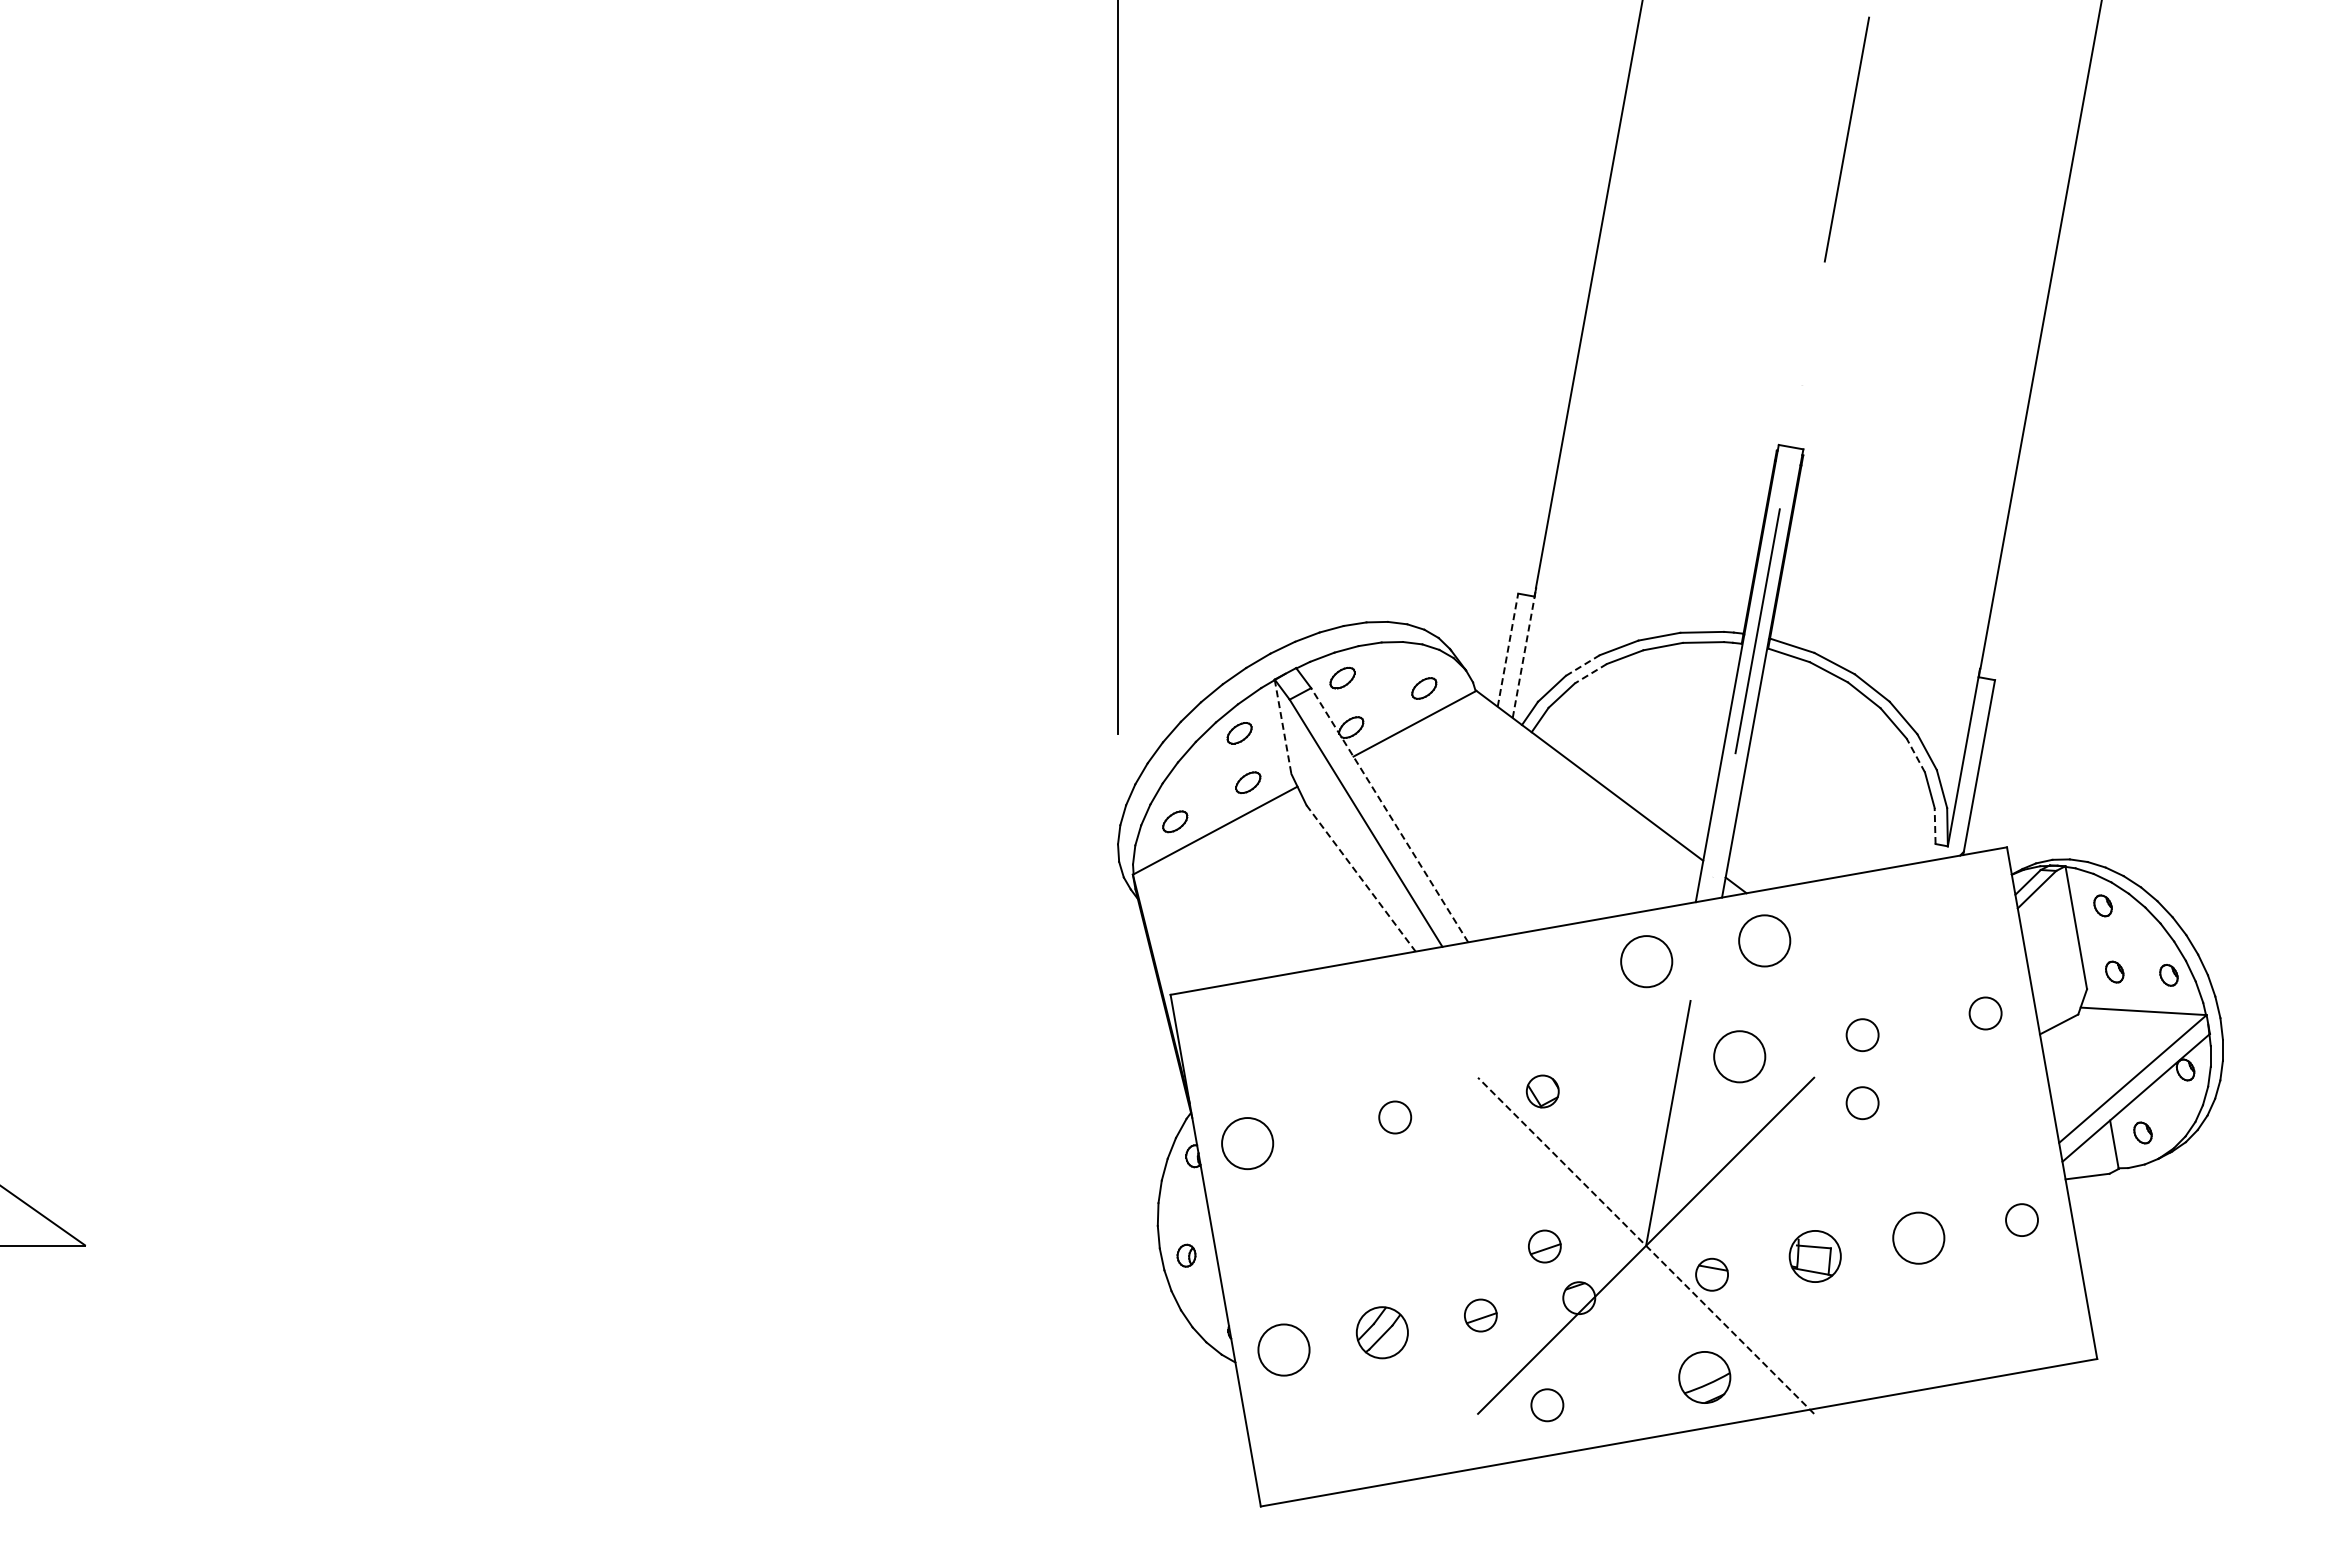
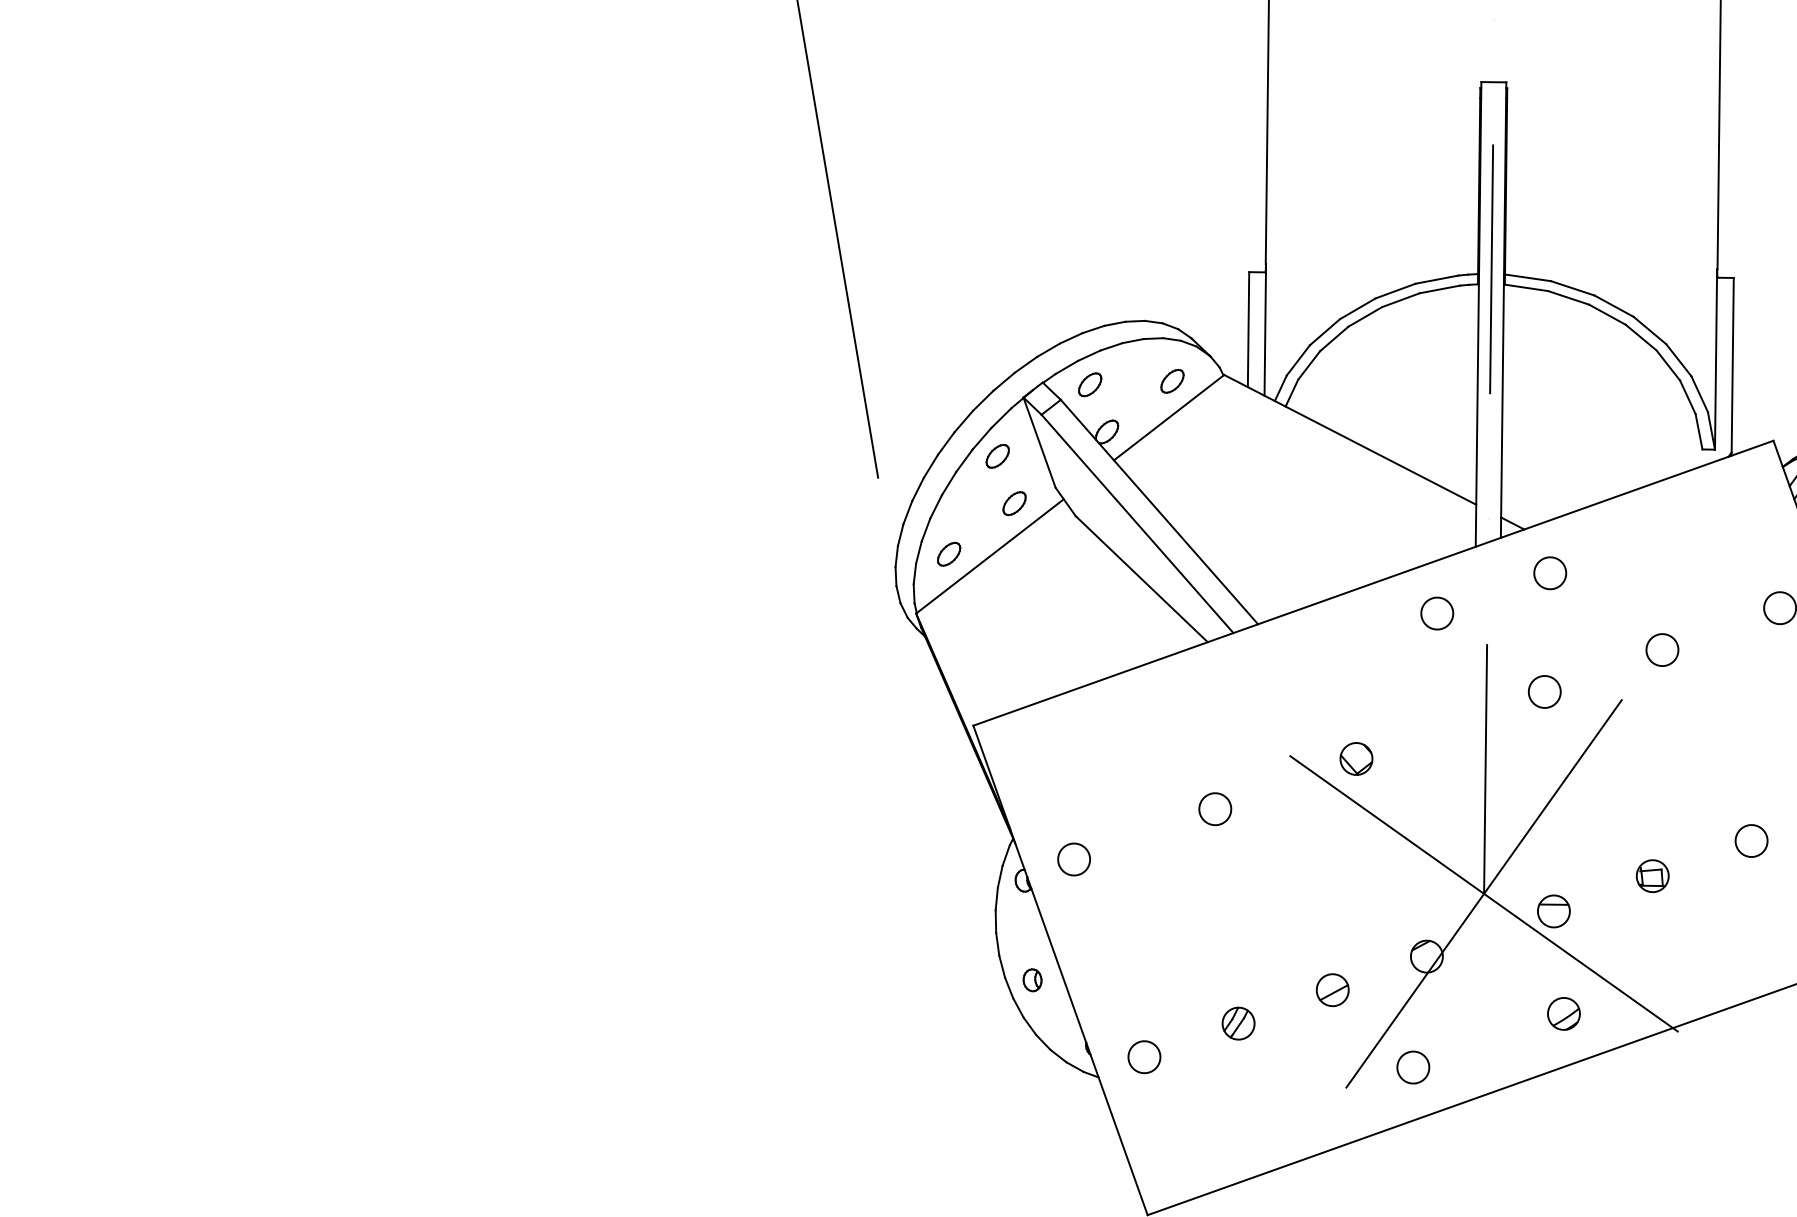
line: (1508, 649) -> (1248, 328), dashed -> solid
line: (1524, 653) -> (1265, 330), dashed -> solid
line: (1582, 665) -> (1324, 332), dashed -> solid
line: (1590, 673) -> (1333, 338), dashed -> solid
line: (1283, 726) -> (1039, 442), dashed -> solid
line: (1915, 755) -> (1667, 365), dashed -> solid
line: (1389, 814) -> (1159, 511), dashed -> solid
line: (1935, 826) -> (1699, 432), dashed -> solid
line: (1361, 878) -> (1142, 579), dashed -> solid
circle: (1764, 940) -> (1549, 573), size x0.62
circle: (1646, 961) -> (1437, 613), size x0.62
circle: (1739, 1056) -> (1544, 691), size x0.62
circle: (1862, 1103) -> (1673, 717), removed
circle: (1247, 1143) -> (1073, 859), size x0.62
circle: (1918, 1238) -> (1751, 841), size x0.62
line: (1646, 1245) -> (1484, 893), dashed -> solid
part: (1544, 1246) -> (1384, 911), removed
part: (1815, 1256) -> (1652, 876), size x0.62
part: (1382, 1332) -> (1238, 1023), size x0.62
circle: (1283, 1350) -> (1144, 1057), size x0.62
part: (1704, 1377) -> (1563, 1013), size x0.62

